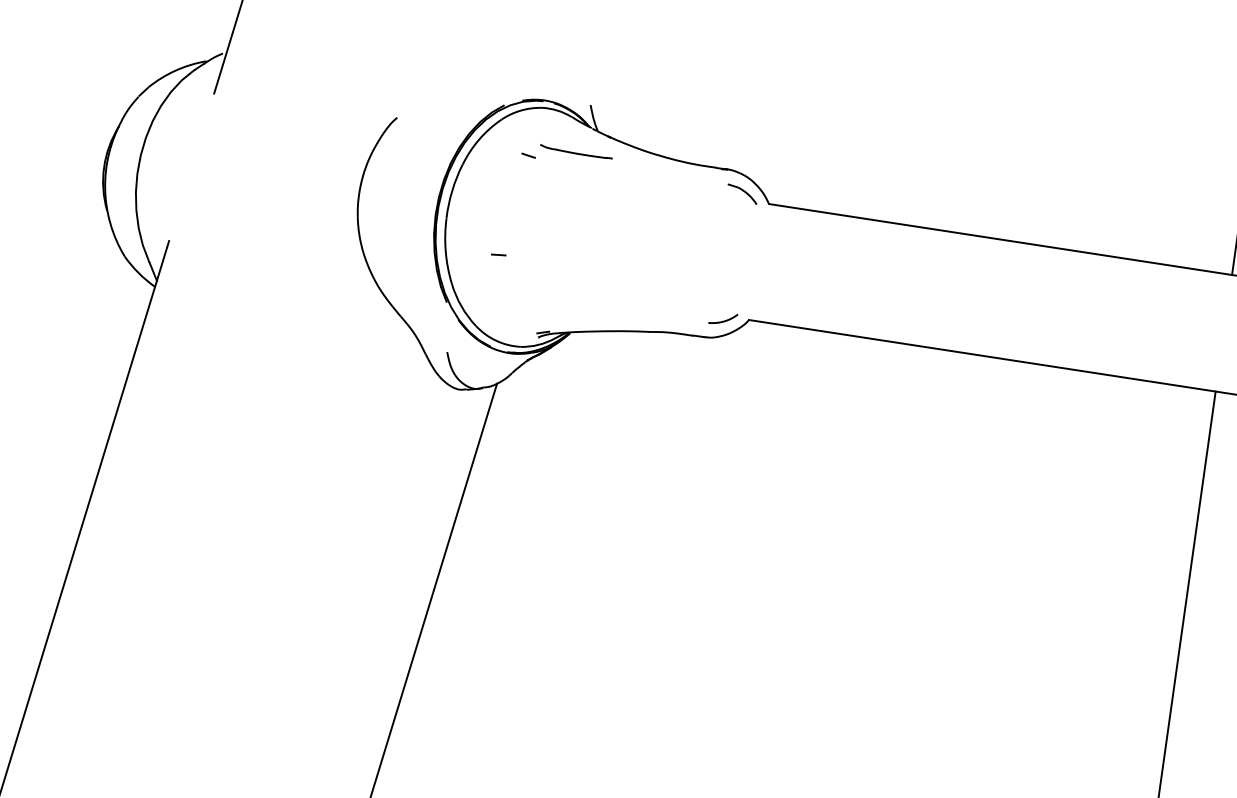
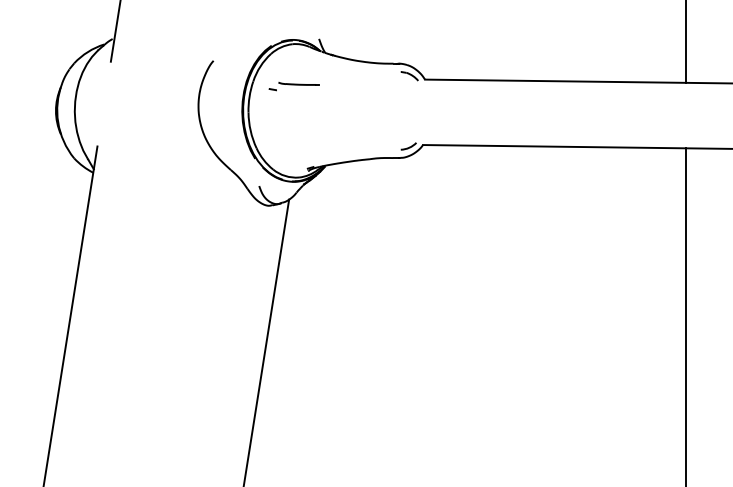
part: (566, 155) -> (293, 86), moved
curve: (497, 254) -> (279, 128), removed

